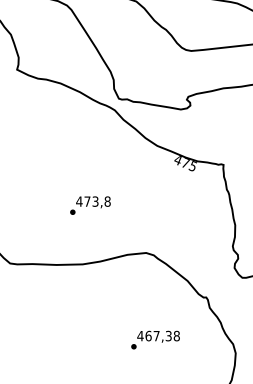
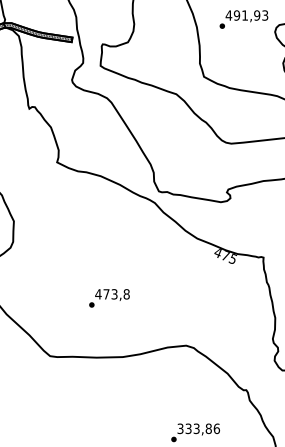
text: (90, 205) -> (109, 298), moved
text: (158, 335) -> (198, 428), 467,38 -> 333,86

